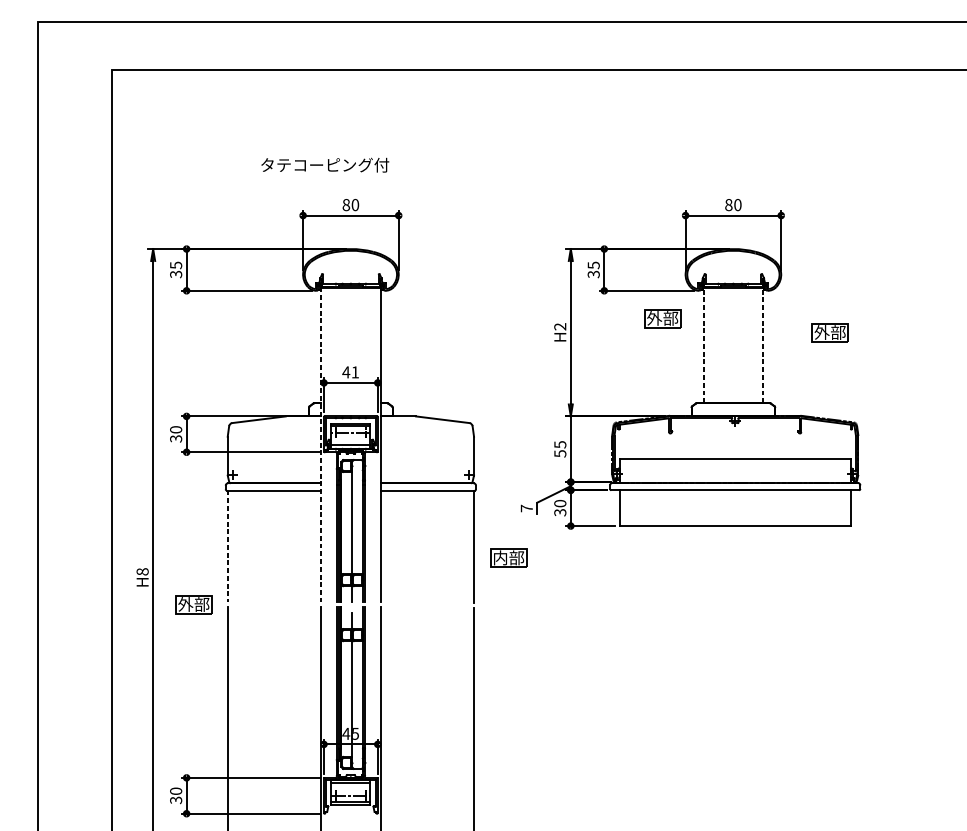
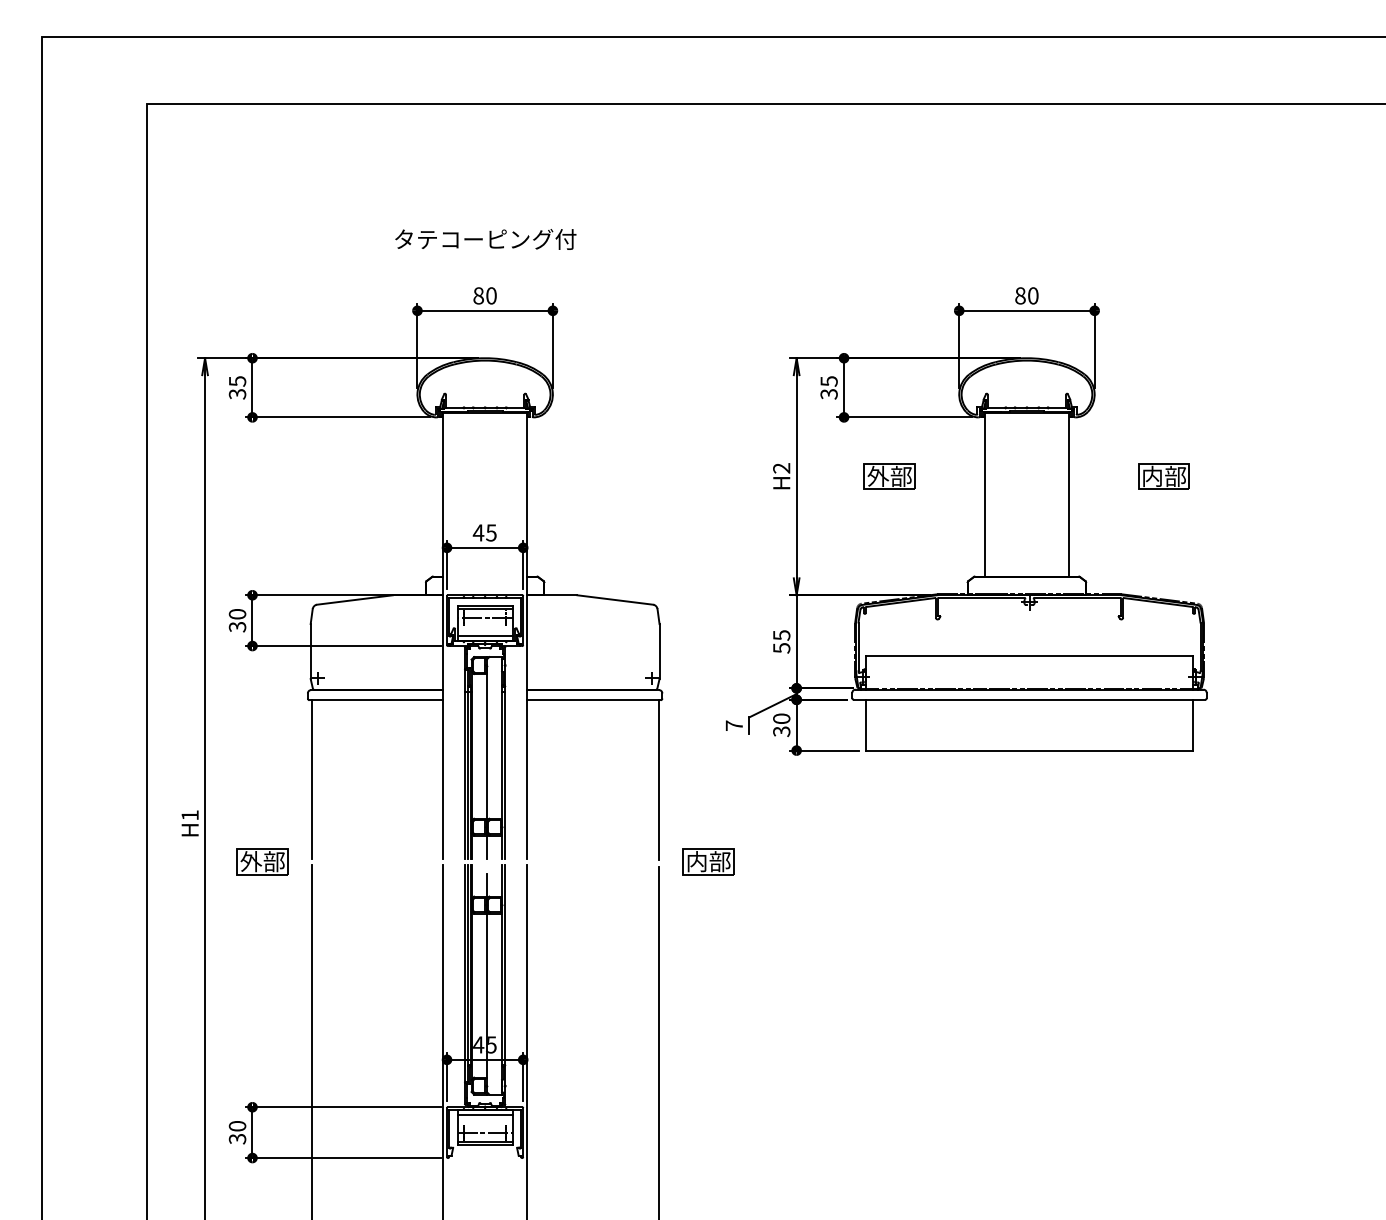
text: (325, 165) -> (485, 239), moved
part: (662, 318) -> (889, 476), moved
text: (822, 332) -> (1152, 476), 外部 -> 内部
line: (703, 344) -> (984, 493), dashed -> solid
line: (763, 344) -> (1069, 493), dashed -> solid
text: (355, 372) -> (491, 532), 41 -> 45
line: (320, 444) -> (442, 635), dashed -> solid
line: (228, 546) -> (311, 779), dashed -> solid
part: (508, 557) -> (708, 861), moved
text: (142, 571) -> (189, 815), H8 -> H1

